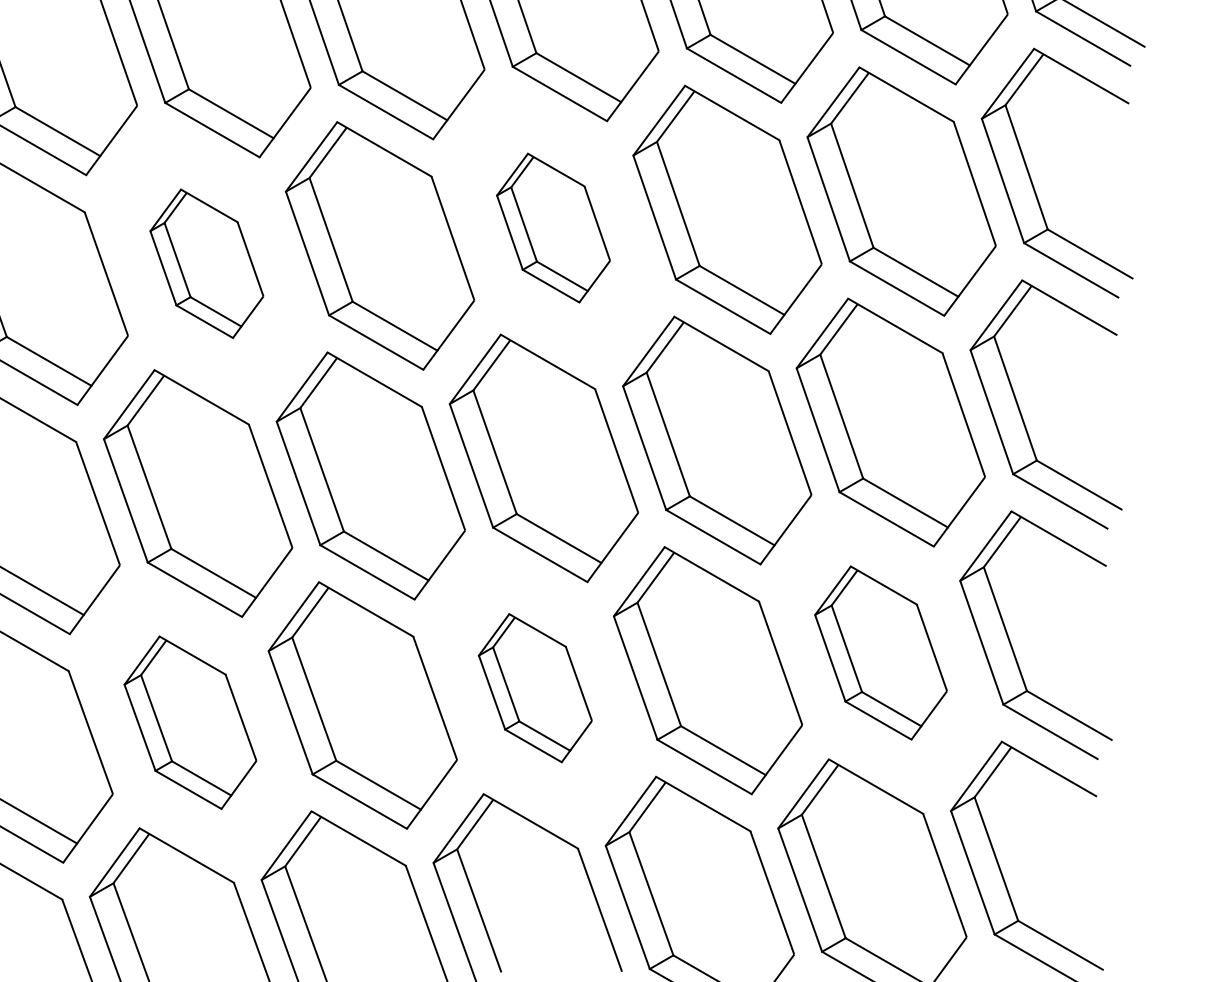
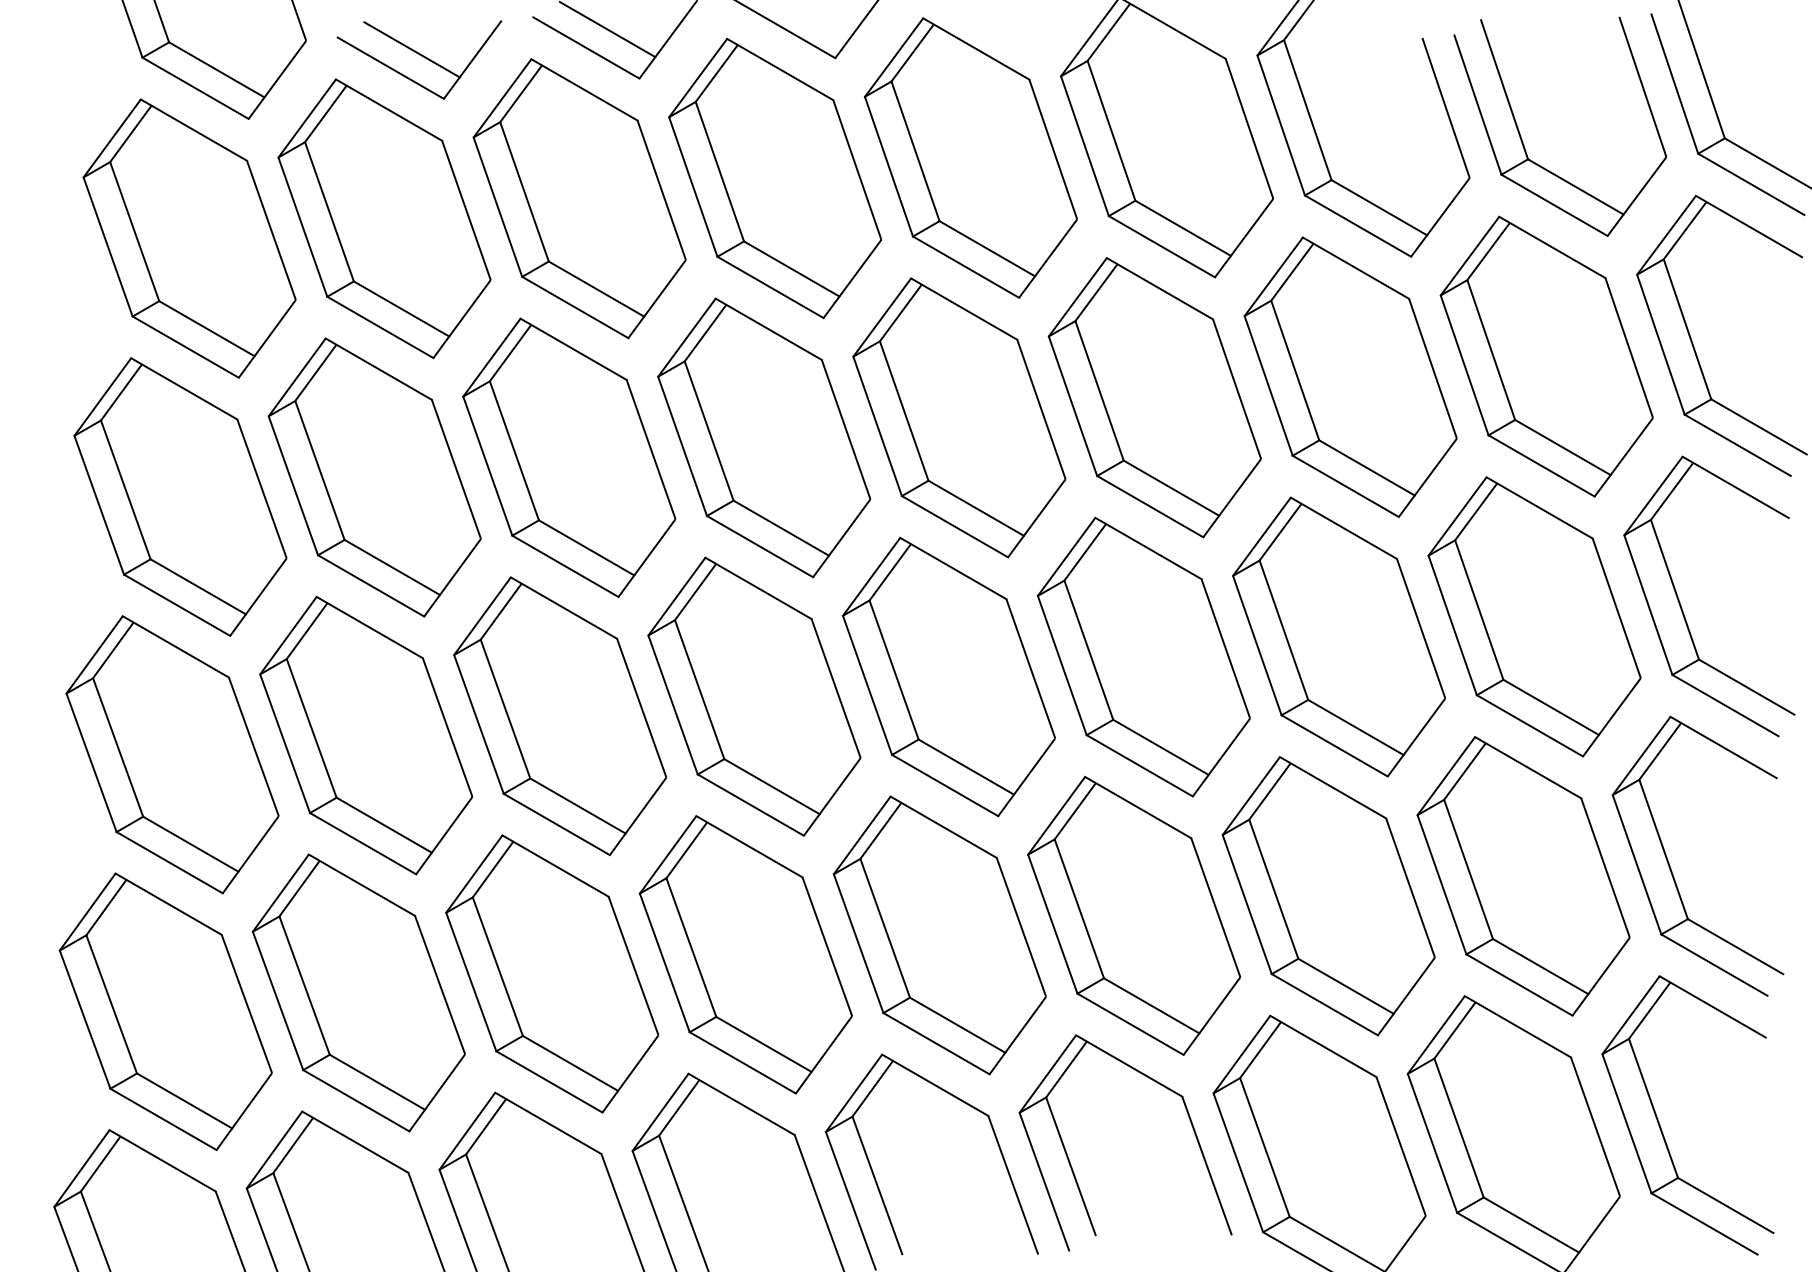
part: (553, 227) -> (1154, 397), size x1.67
part: (207, 263) -> (764, 437), size x1.67
part: (880, 653) -> (1523, 876), size x1.43
part: (535, 687) -> (1134, 915), size x1.67
part: (190, 722) -> (745, 954), size x1.43

